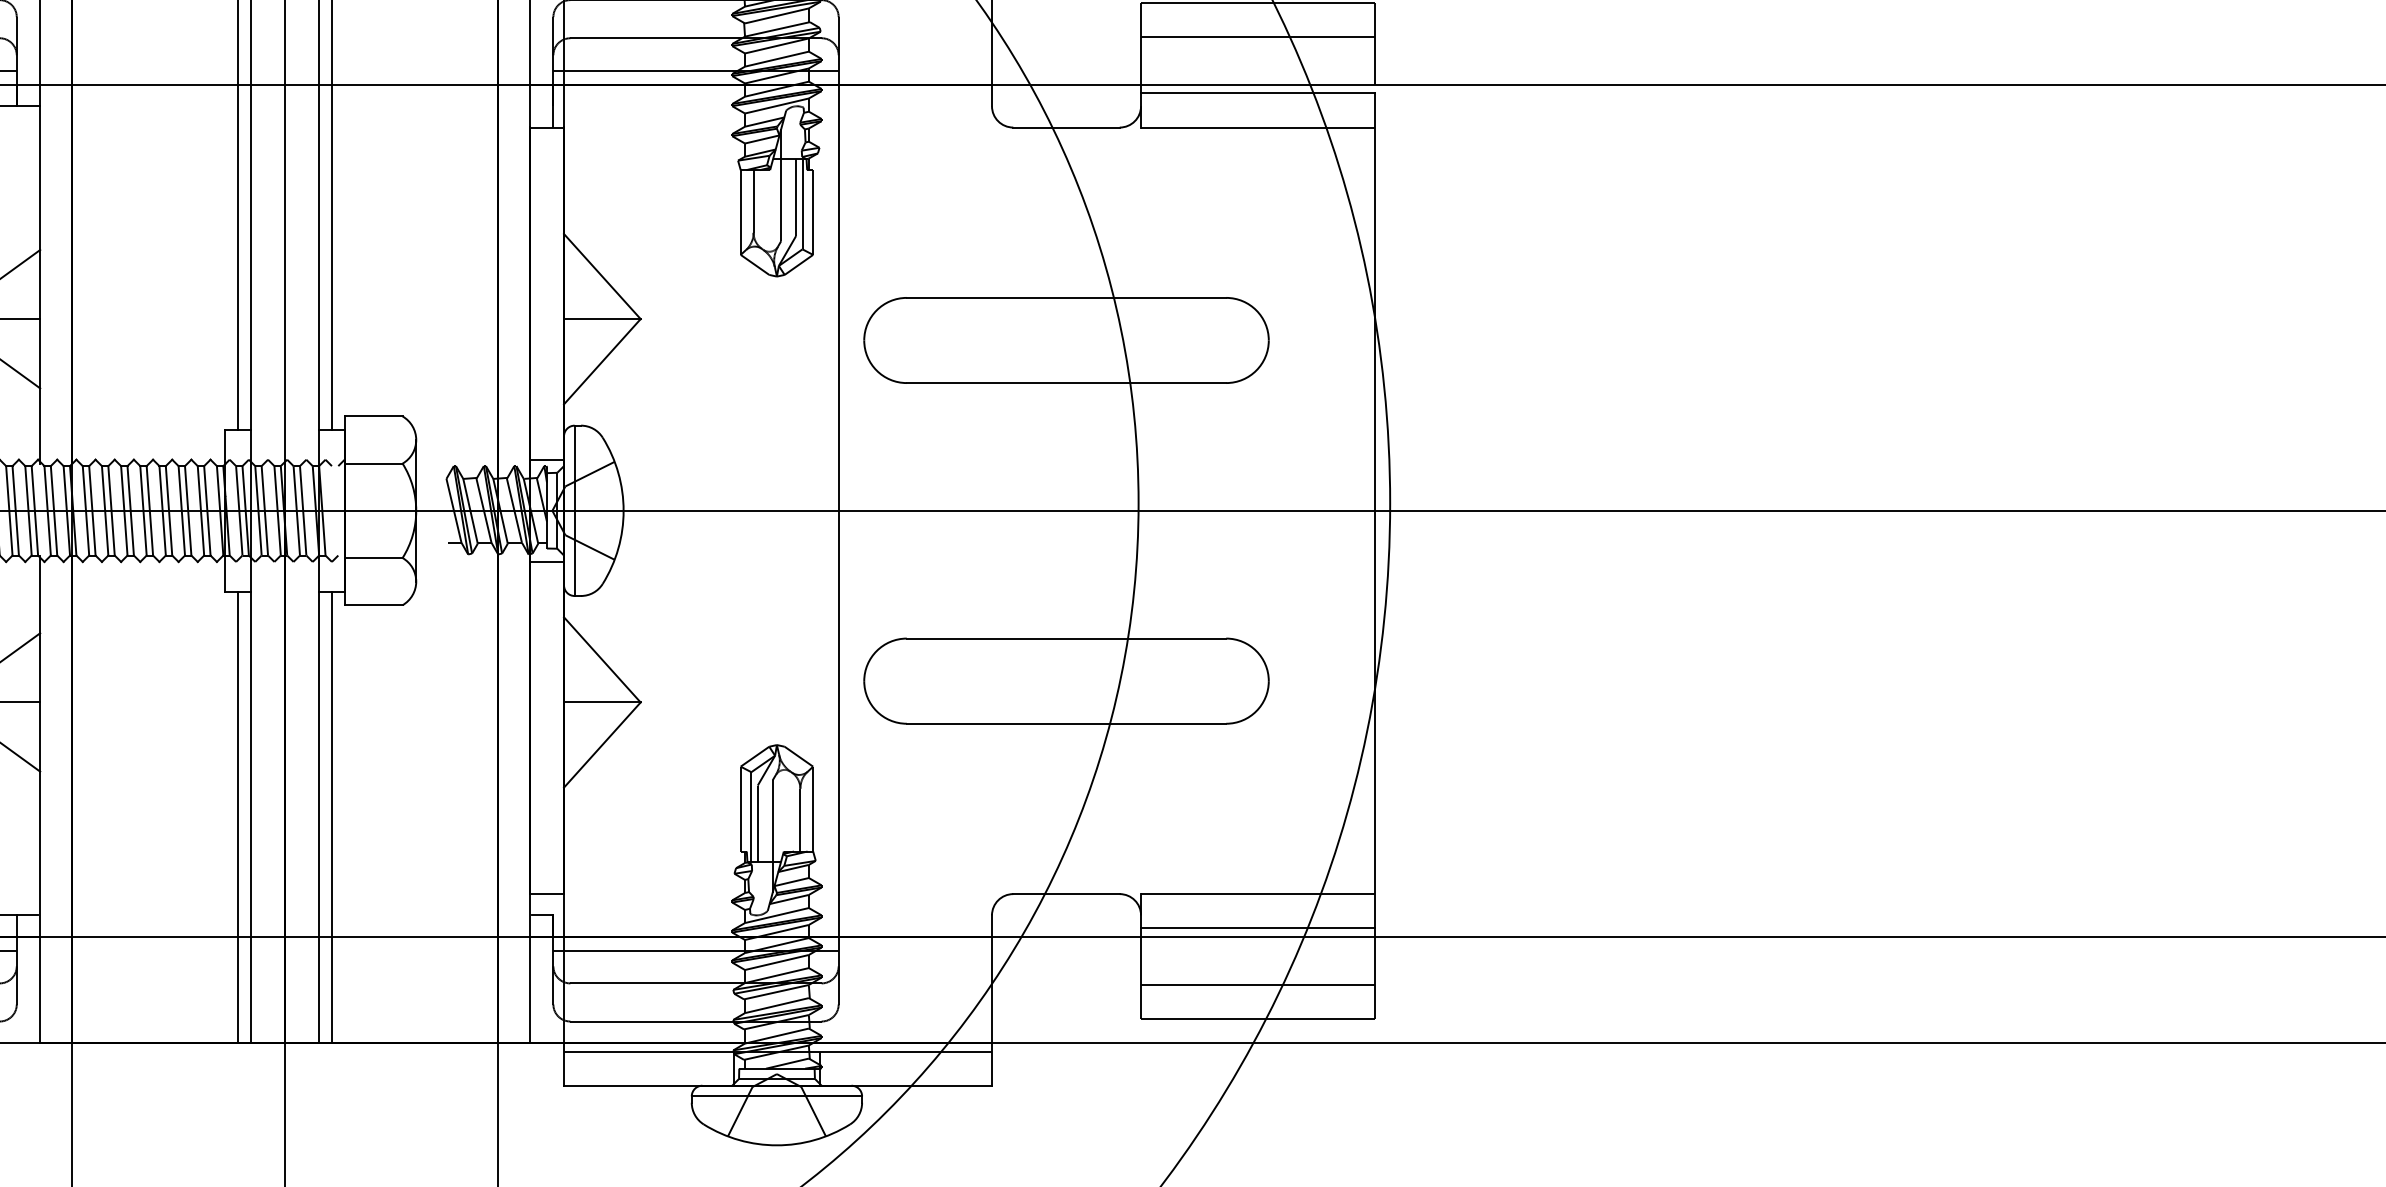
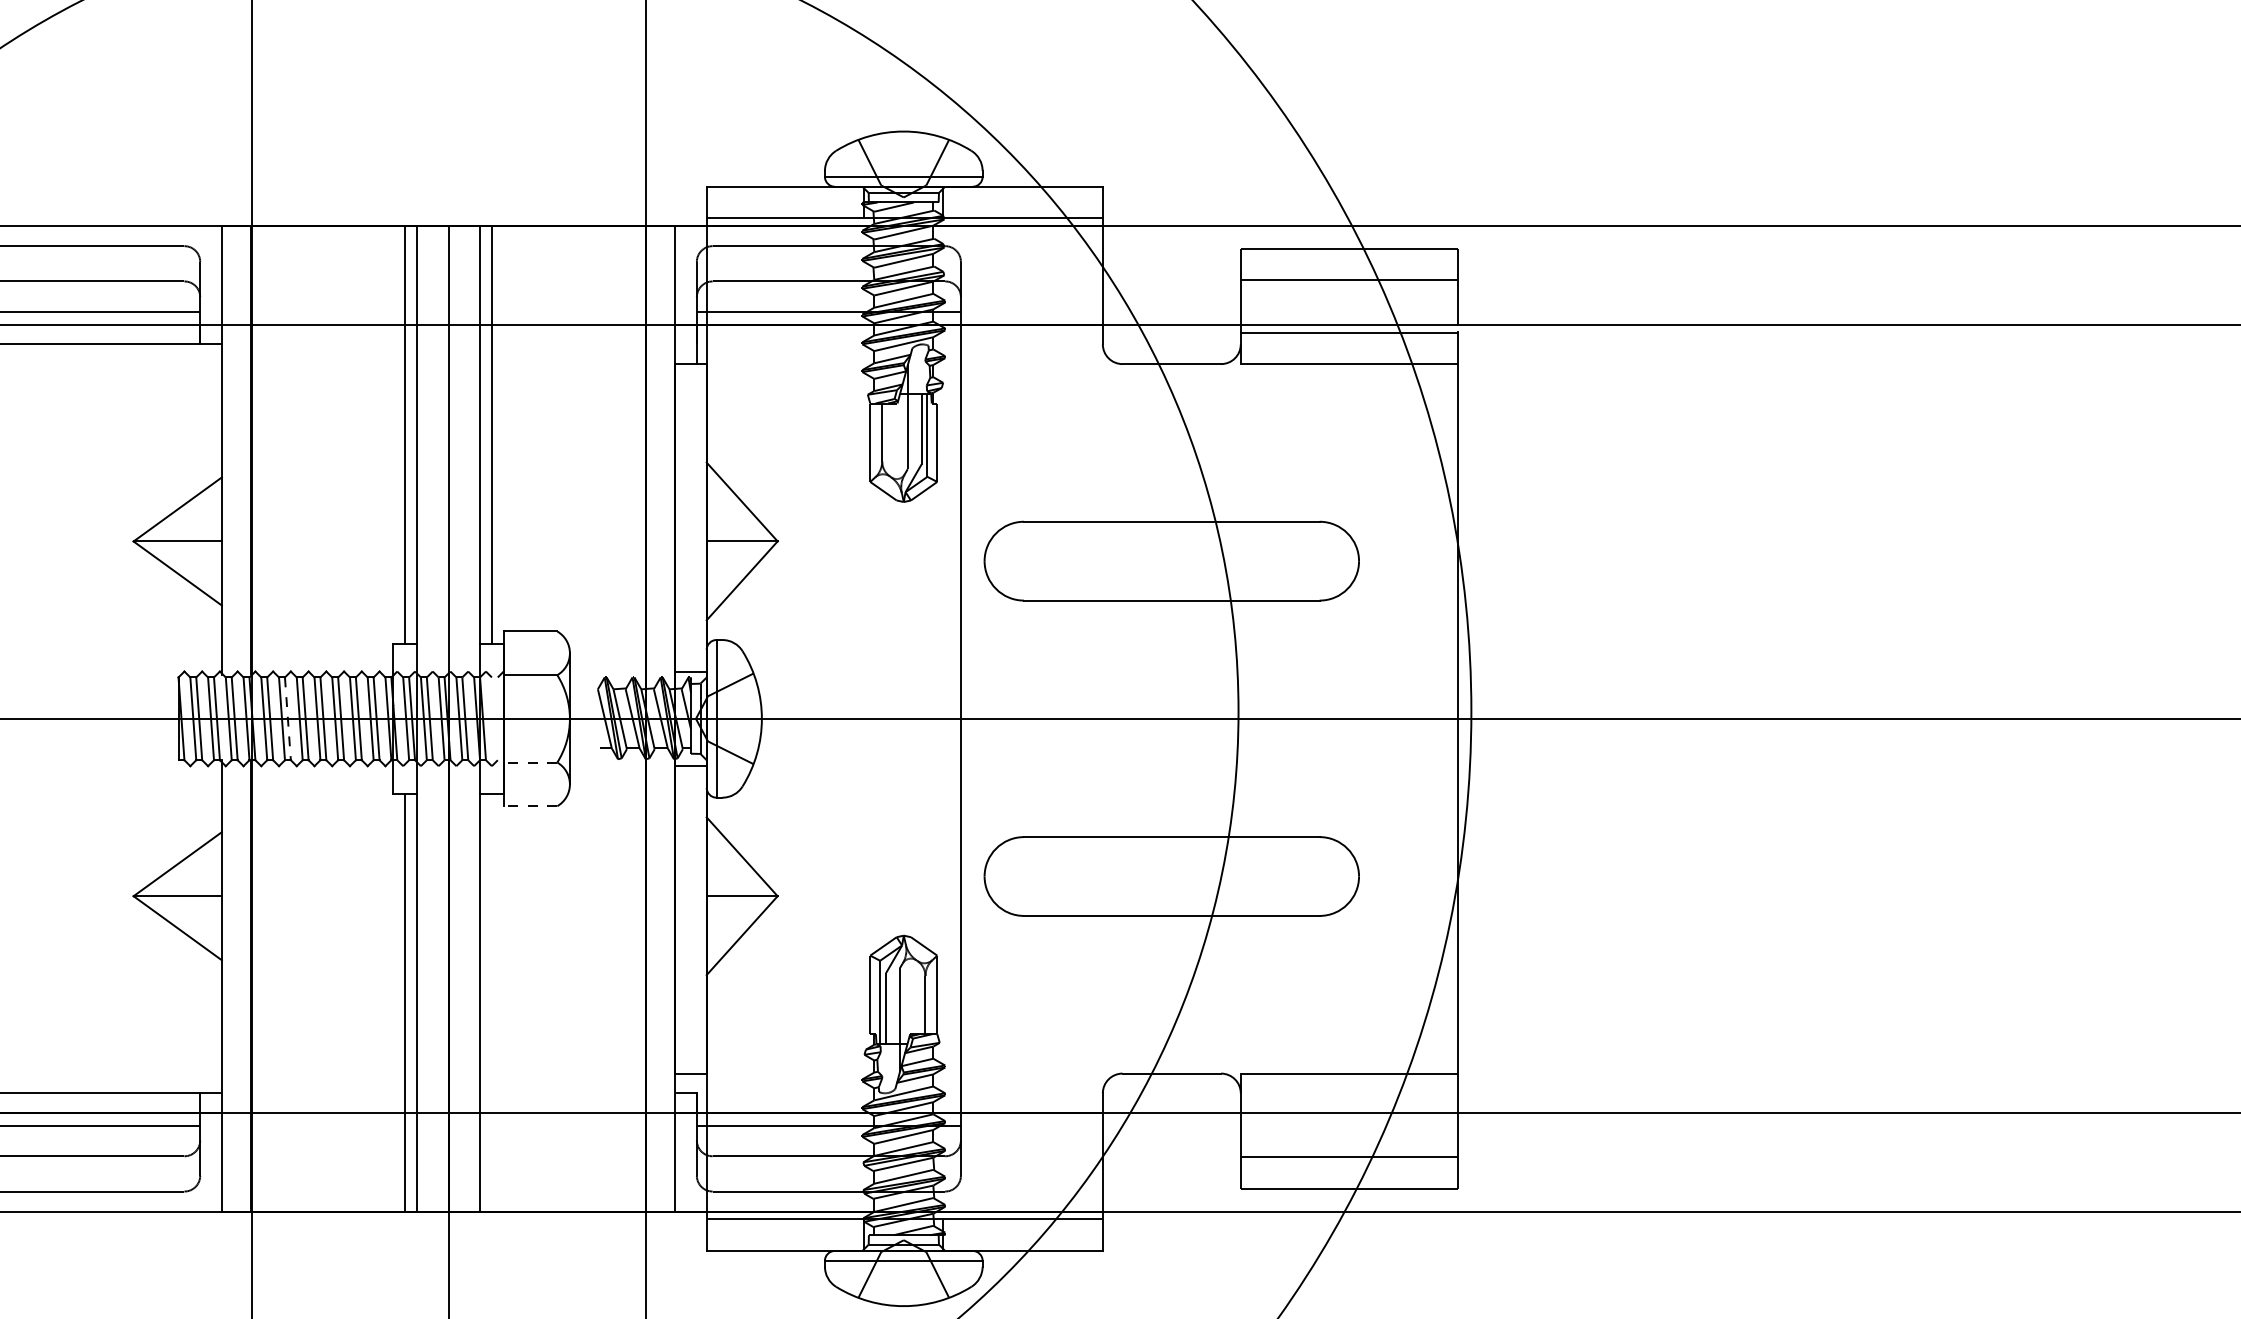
line: (111, 511) -> (287, 719), solid -> dashed
line: (373, 557) -> (530, 762), solid -> dashed
line: (373, 605) -> (530, 806), solid -> dashed
line: (331, 817) -> (491, 1002), removed
line: (1257, 928) -> (1348, 1105), removed

